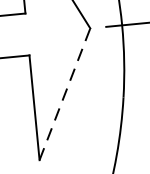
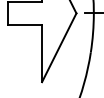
line: (65, 93) -> (59, 47), dashed -> solid

